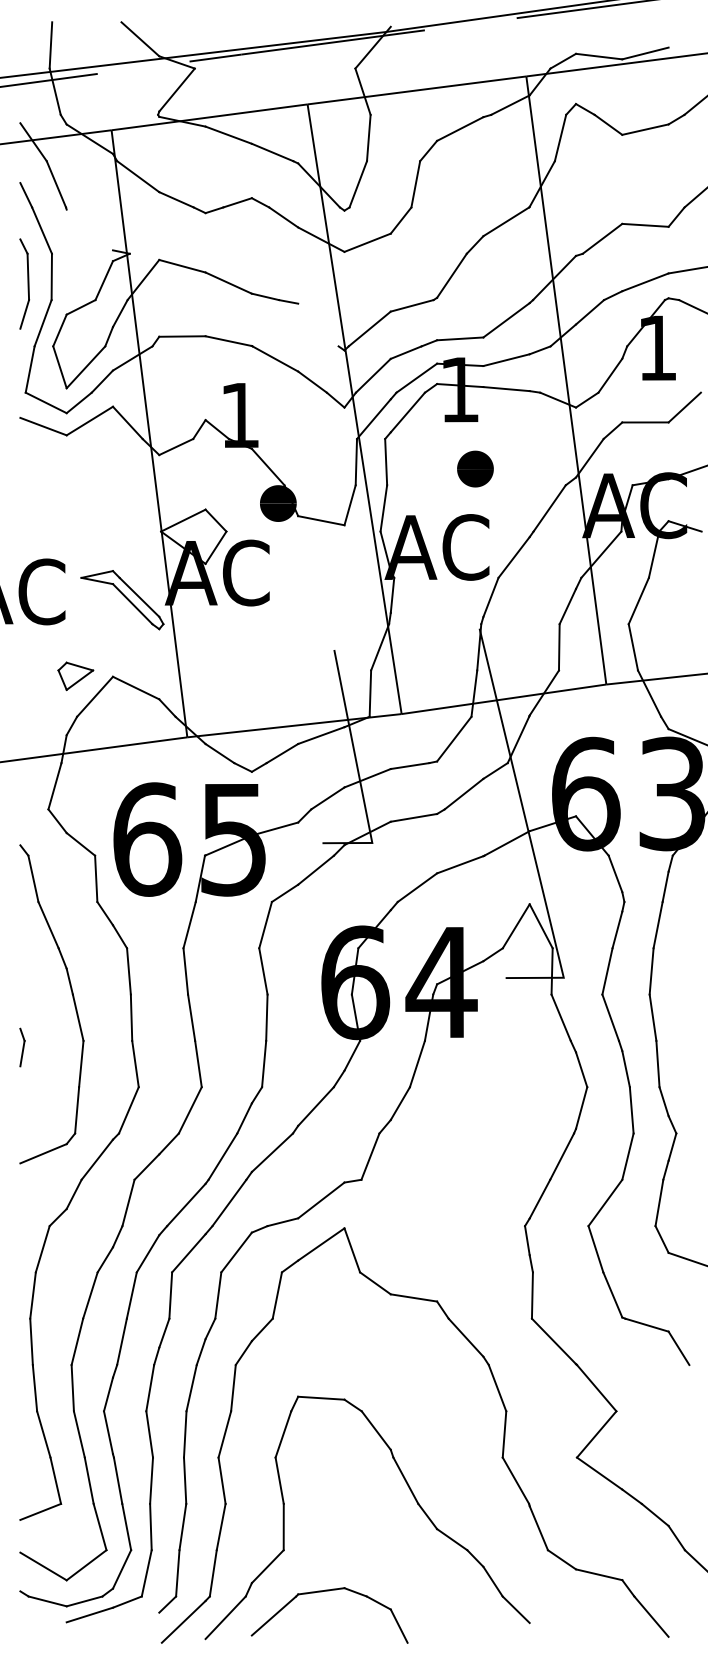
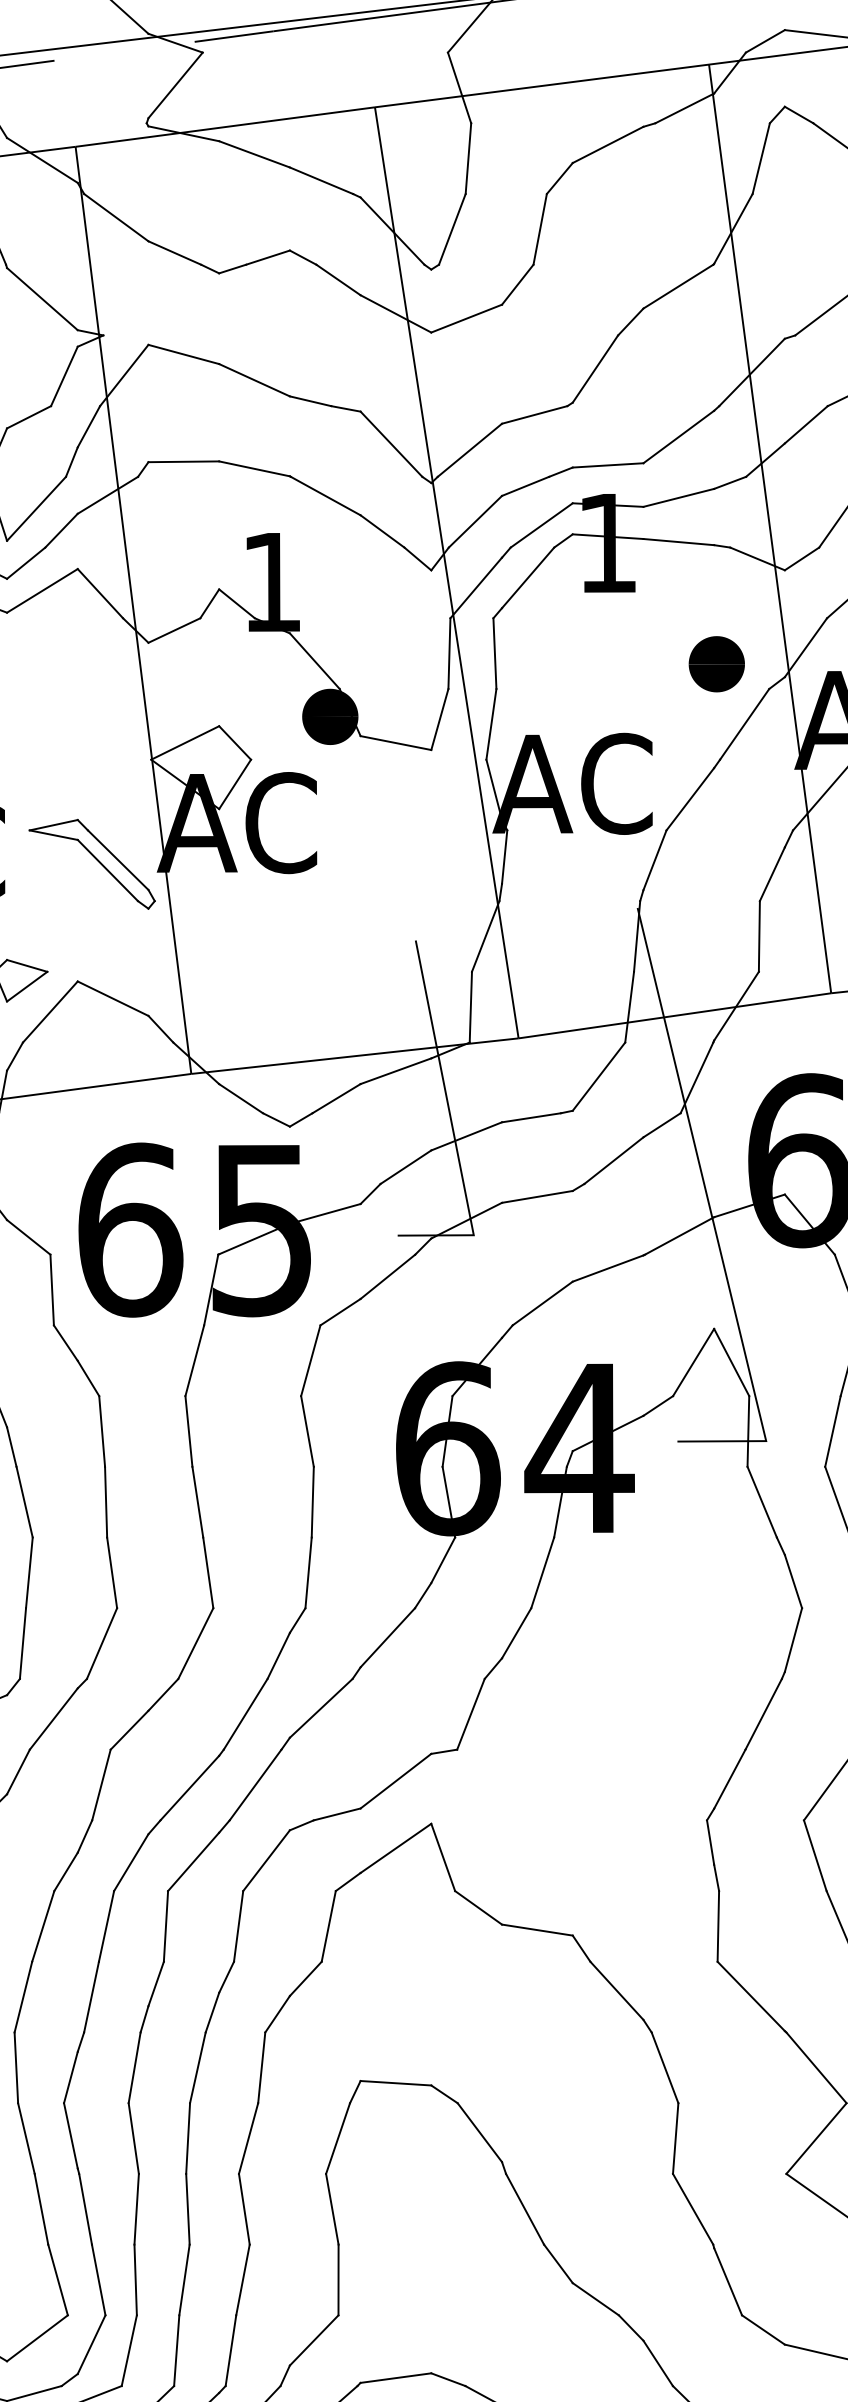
line: (89, 229) -> (41, 298), added
line: (318, 324) -> (391, 443), added
text: (475, 468) -> (716, 663), moved

